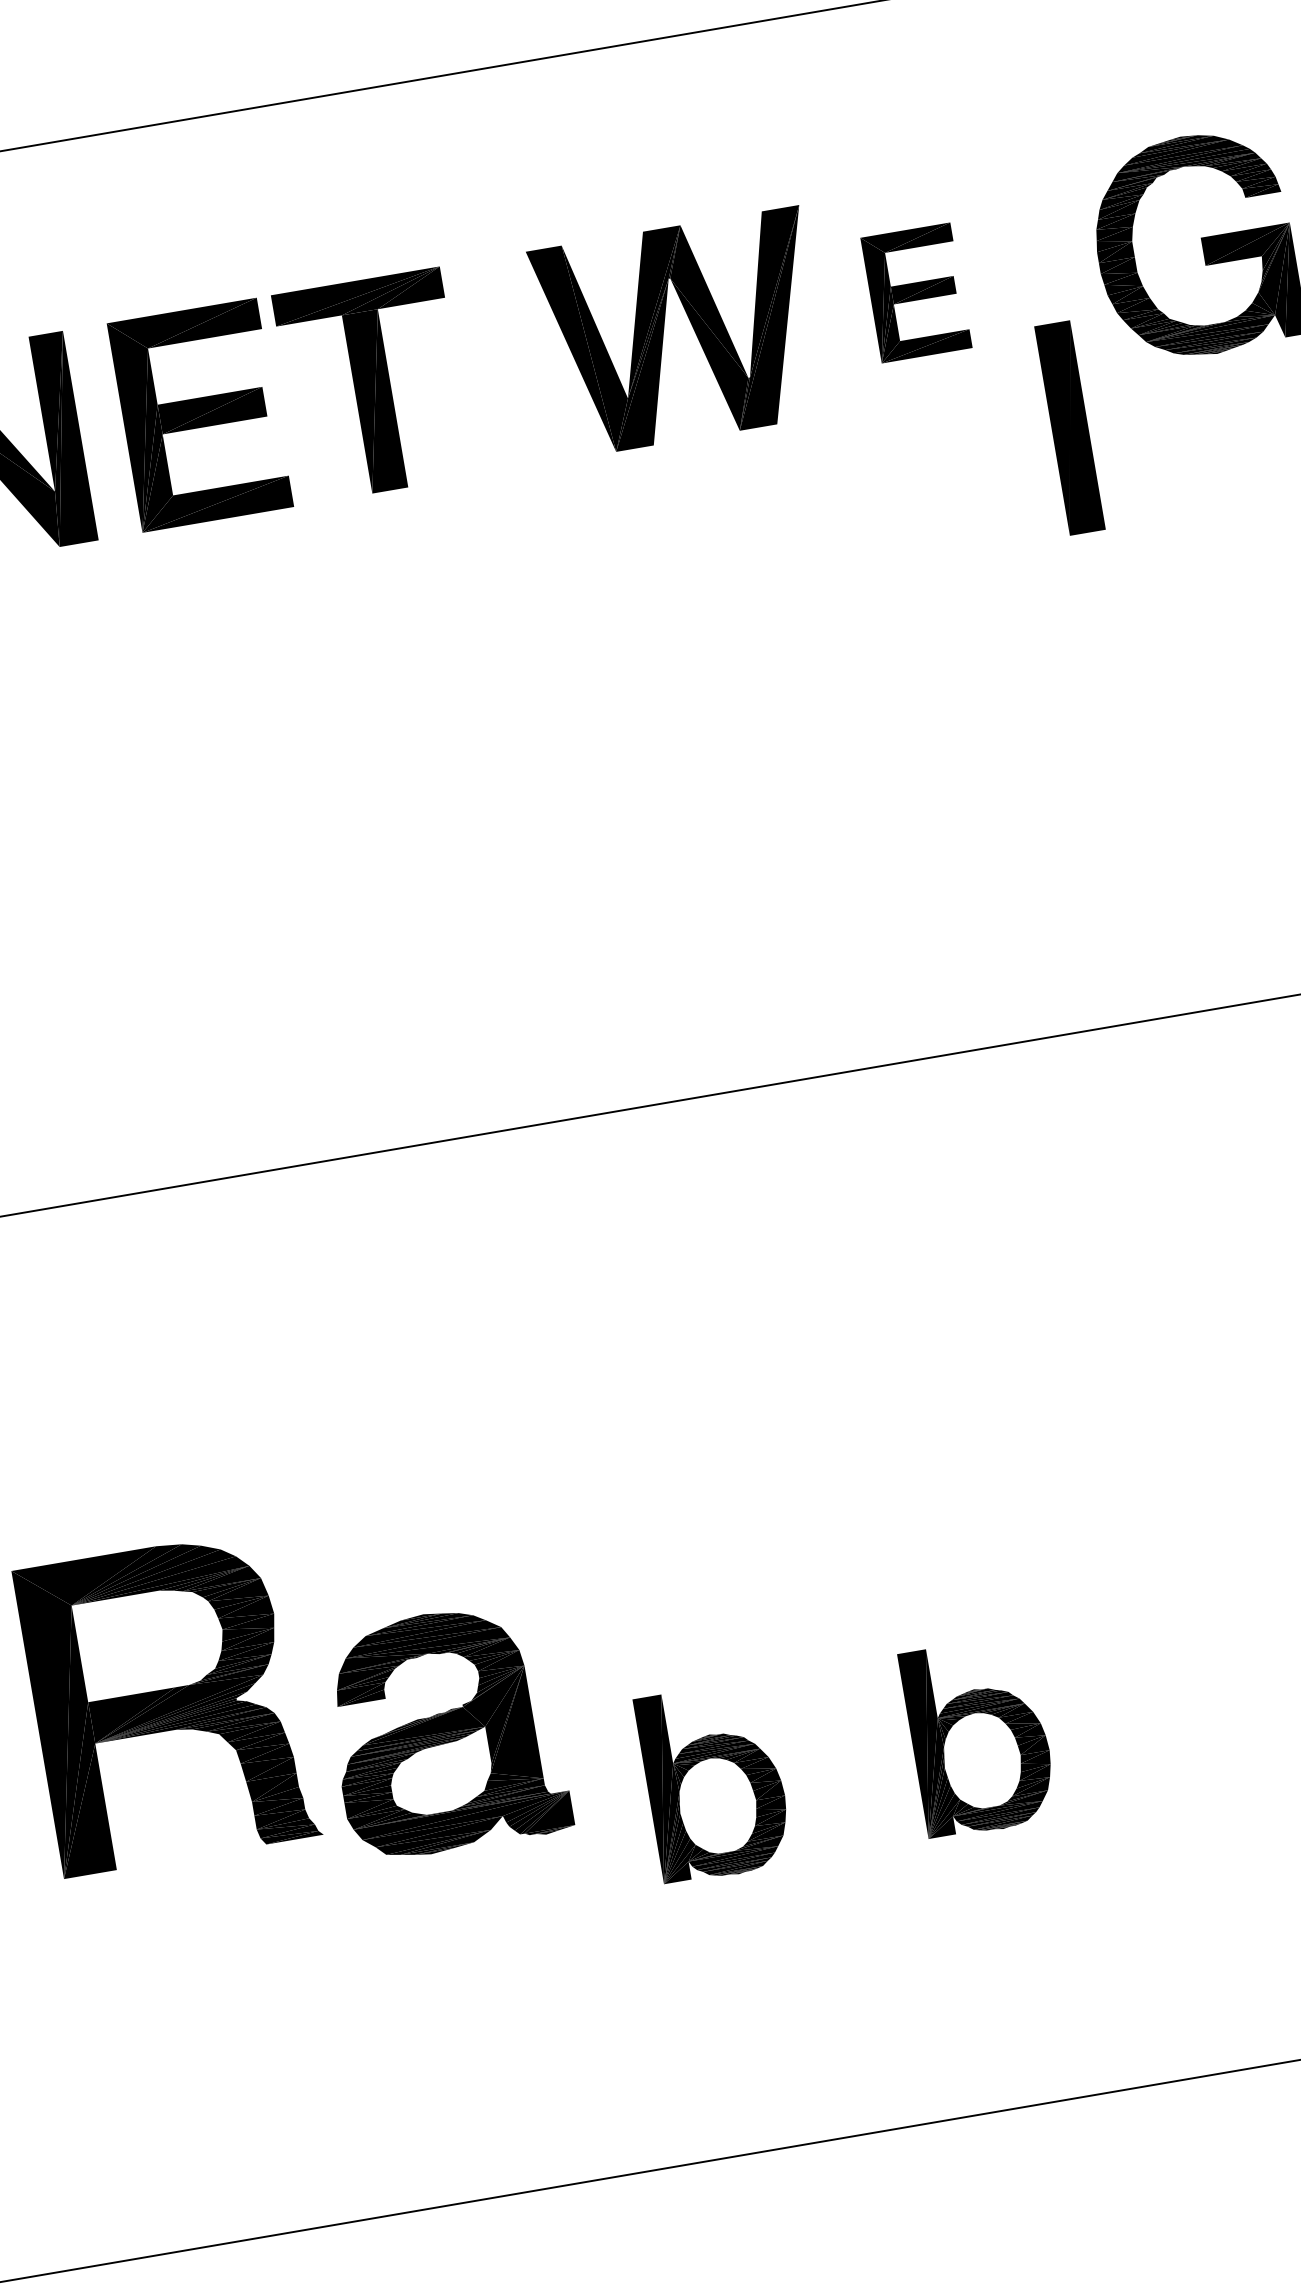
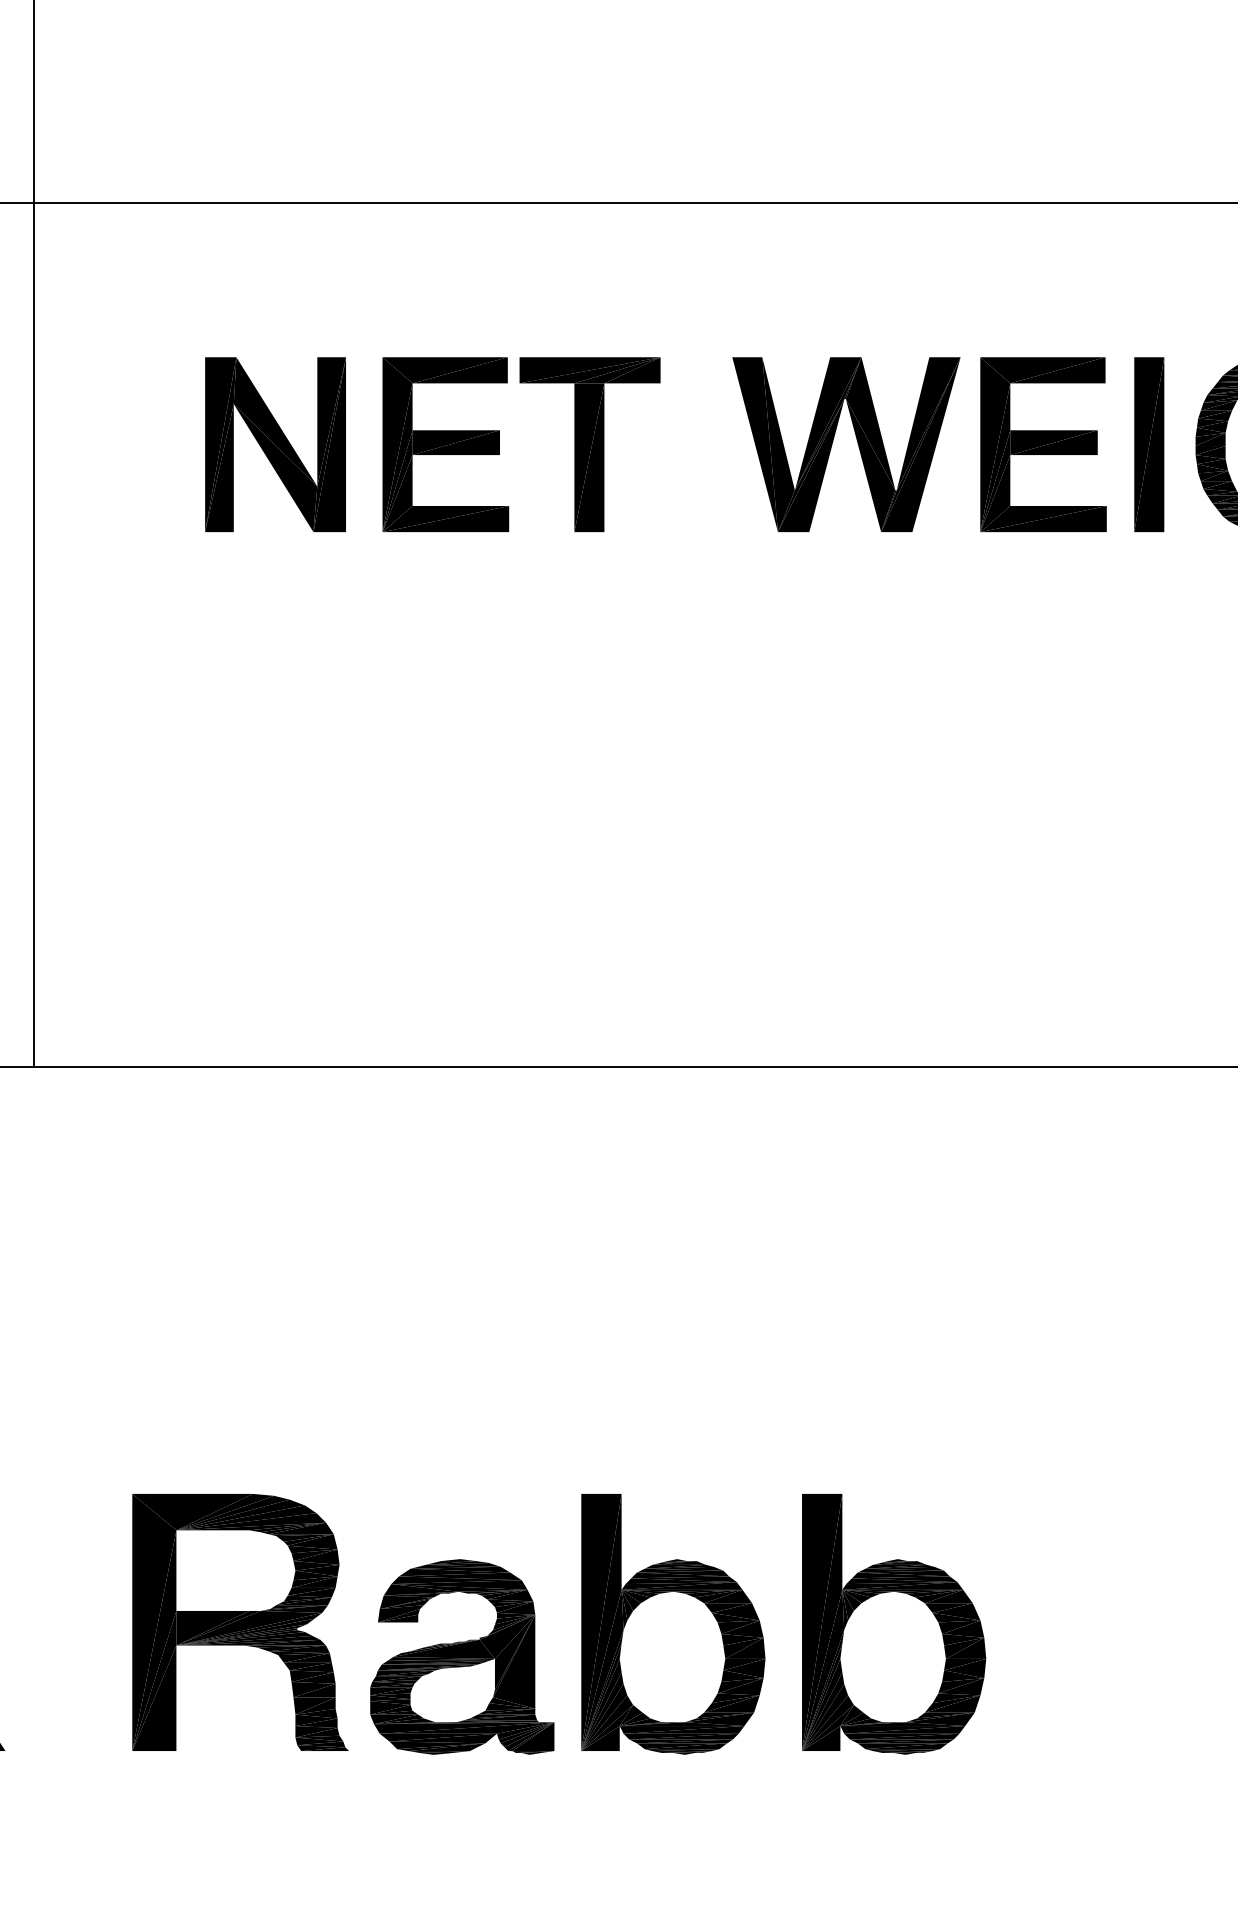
part: (916, 292) -> (1043, 444), size x1.67
part: (1070, 427) -> (1149, 444), moved
part: (167, 1702) -> (240, 1622), moved
part: (445, 1730) -> (462, 1656), moved
part: (979, 1736) -> (894, 1624), size x1.67
part: (714, 1781) -> (673, 1624), size x1.67

